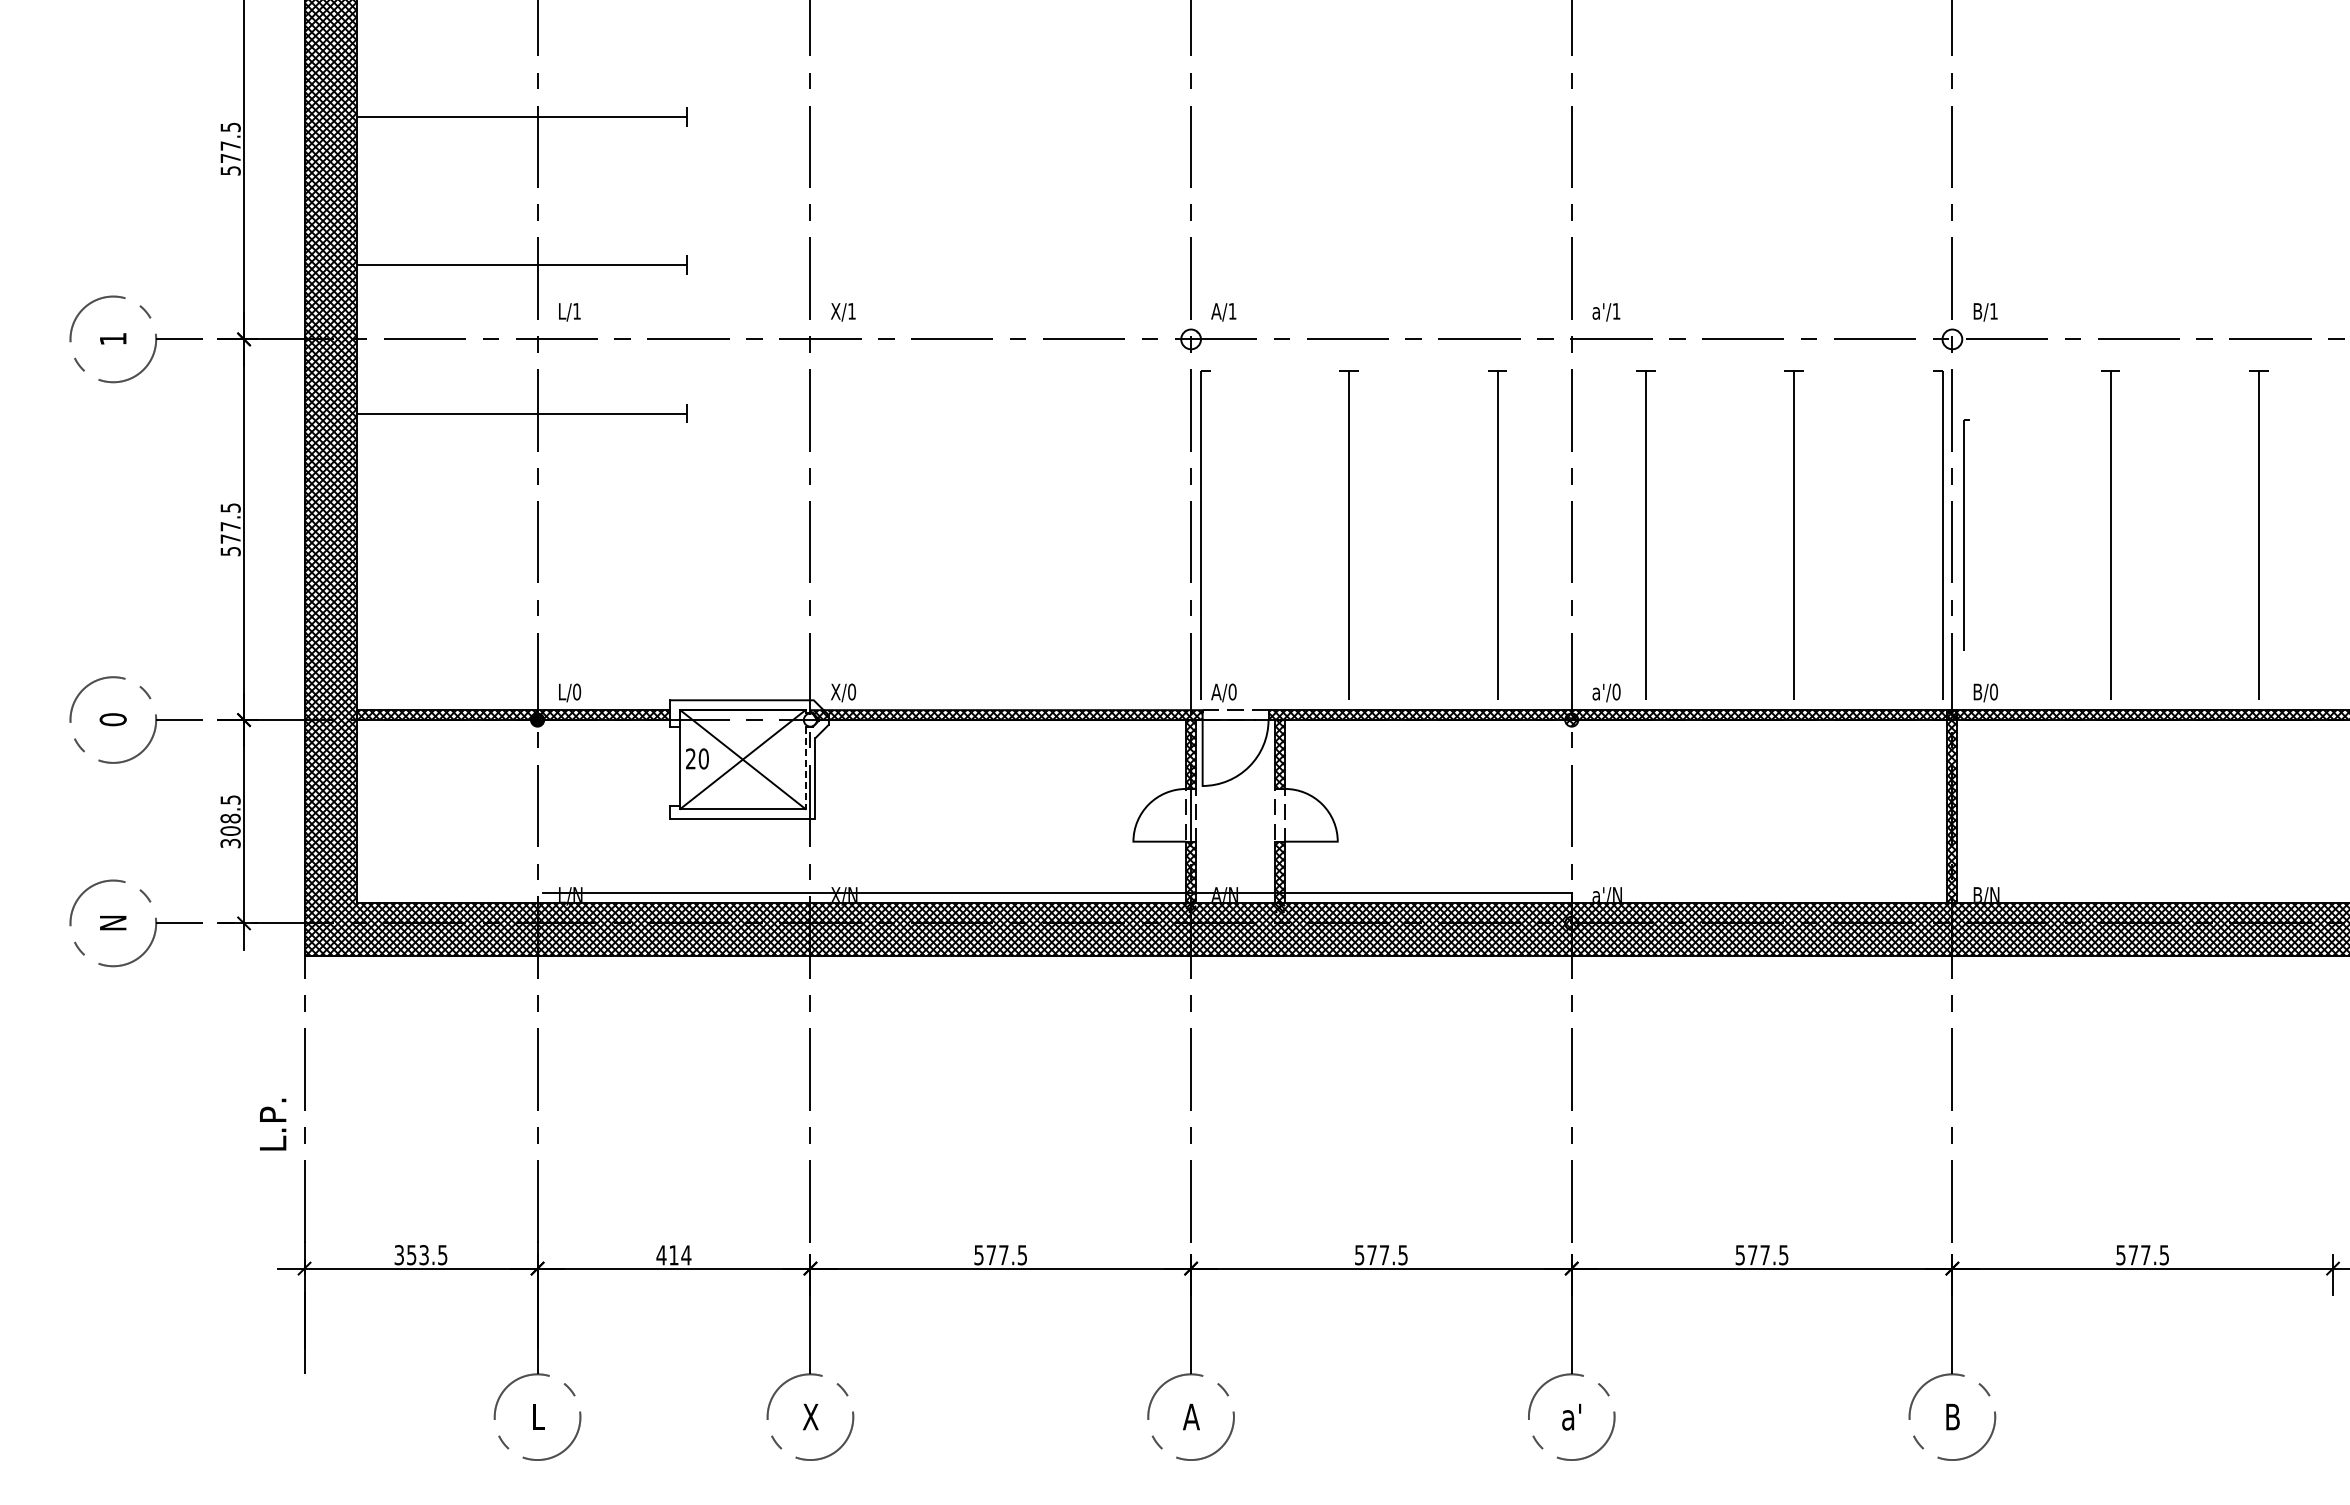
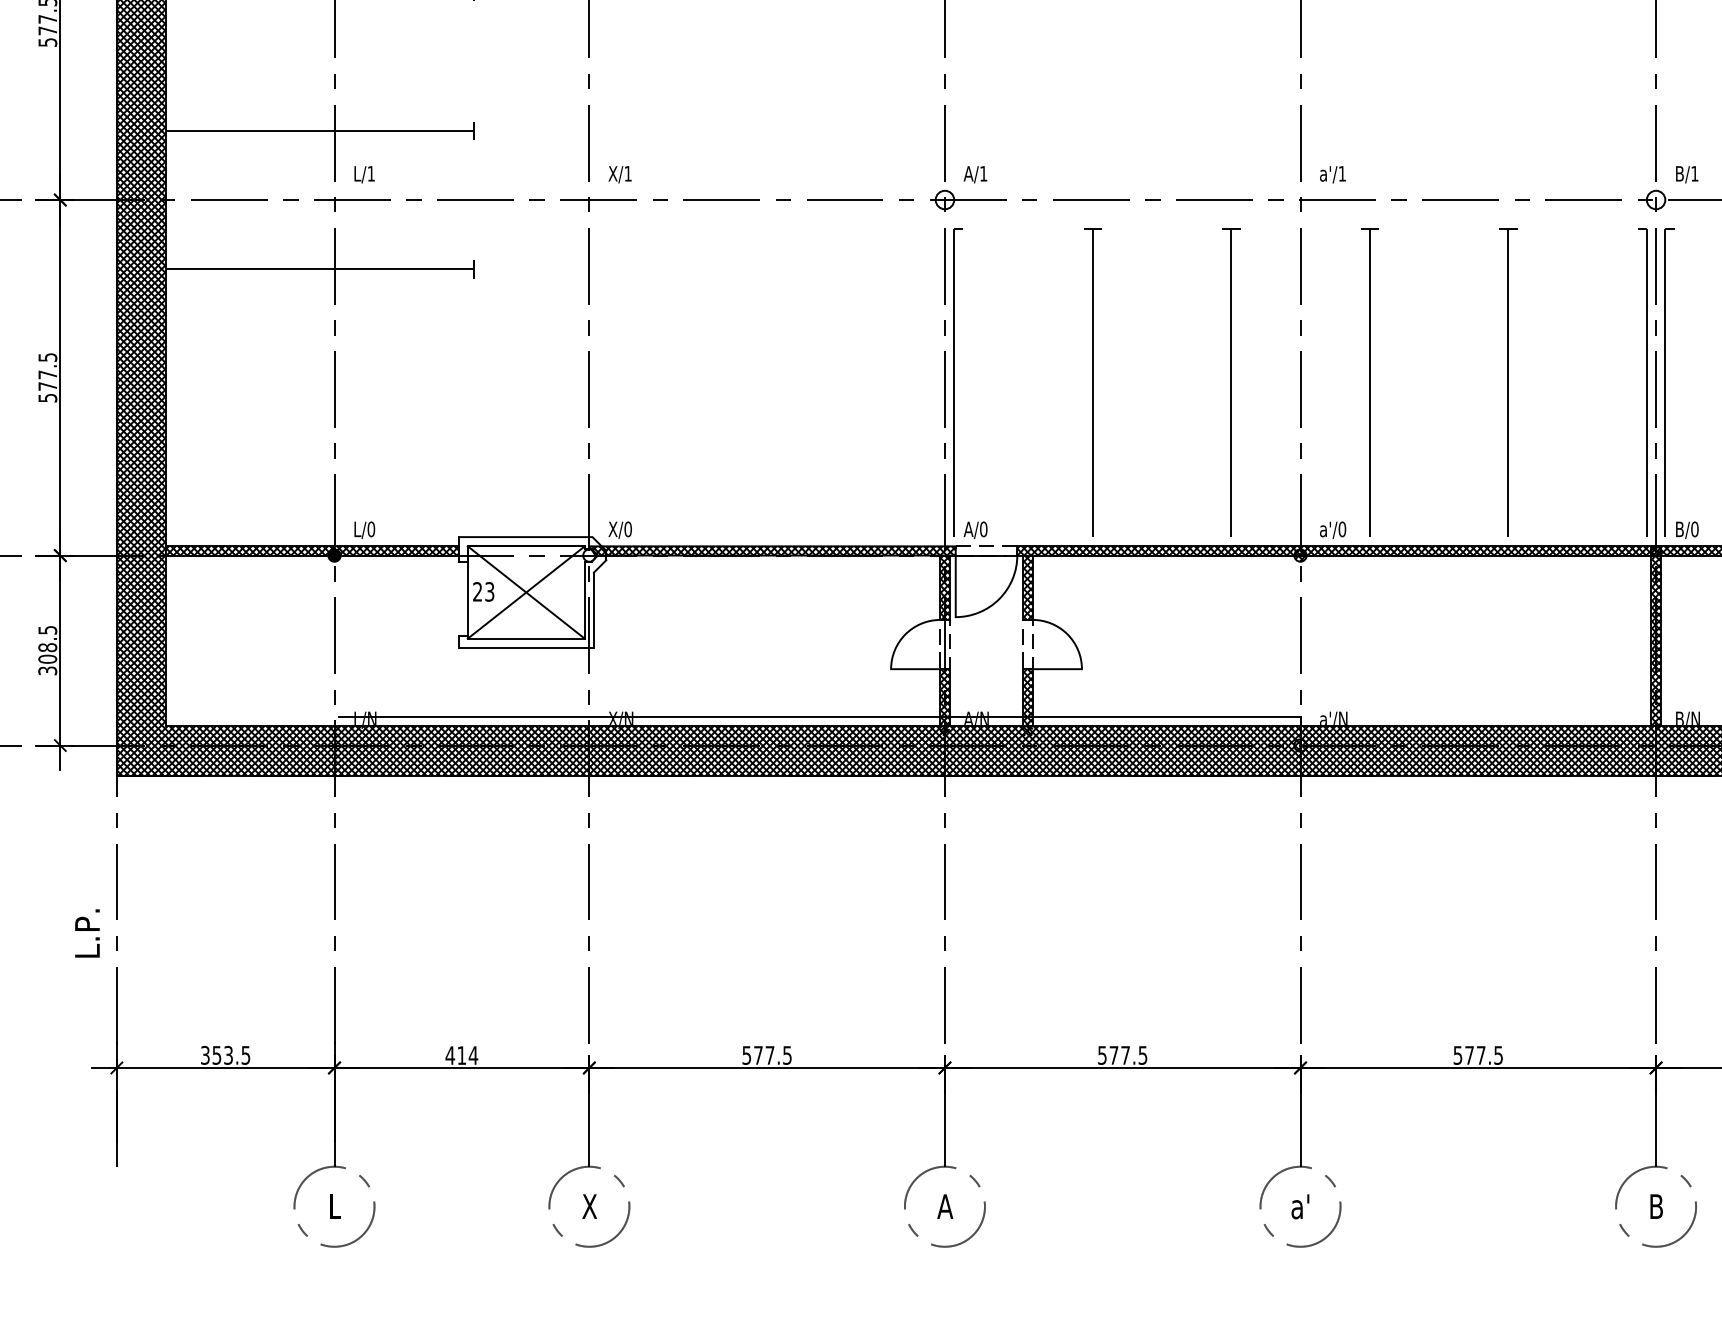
part: (1966, 534) -> (1669, 382), size x1.43
text: (703, 758) -> (489, 591), 20 -> 23
line: (805, 768) -> (584, 600), dashed -> solid

